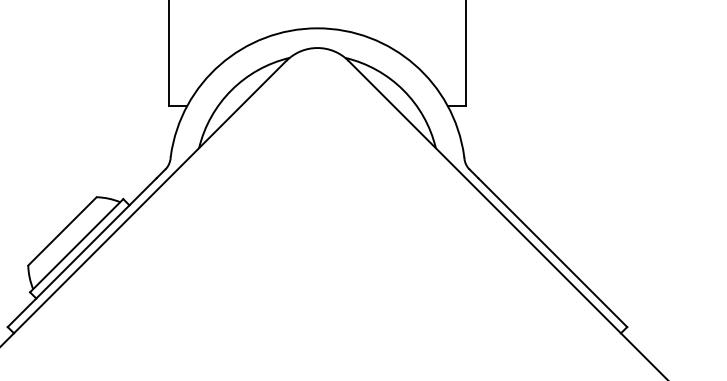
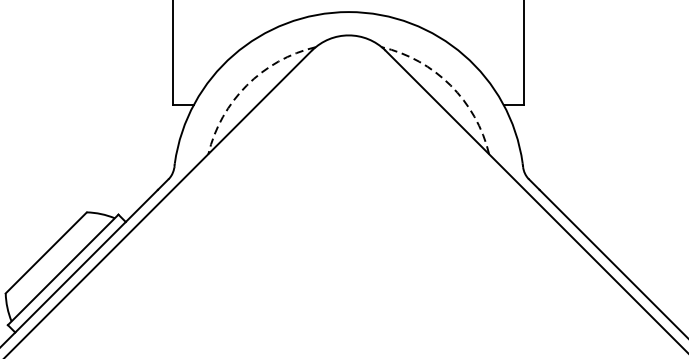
arc: (231, 90) -> (246, 85), solid -> dashed
arc: (403, 90) -> (450, 85), solid -> dashed

